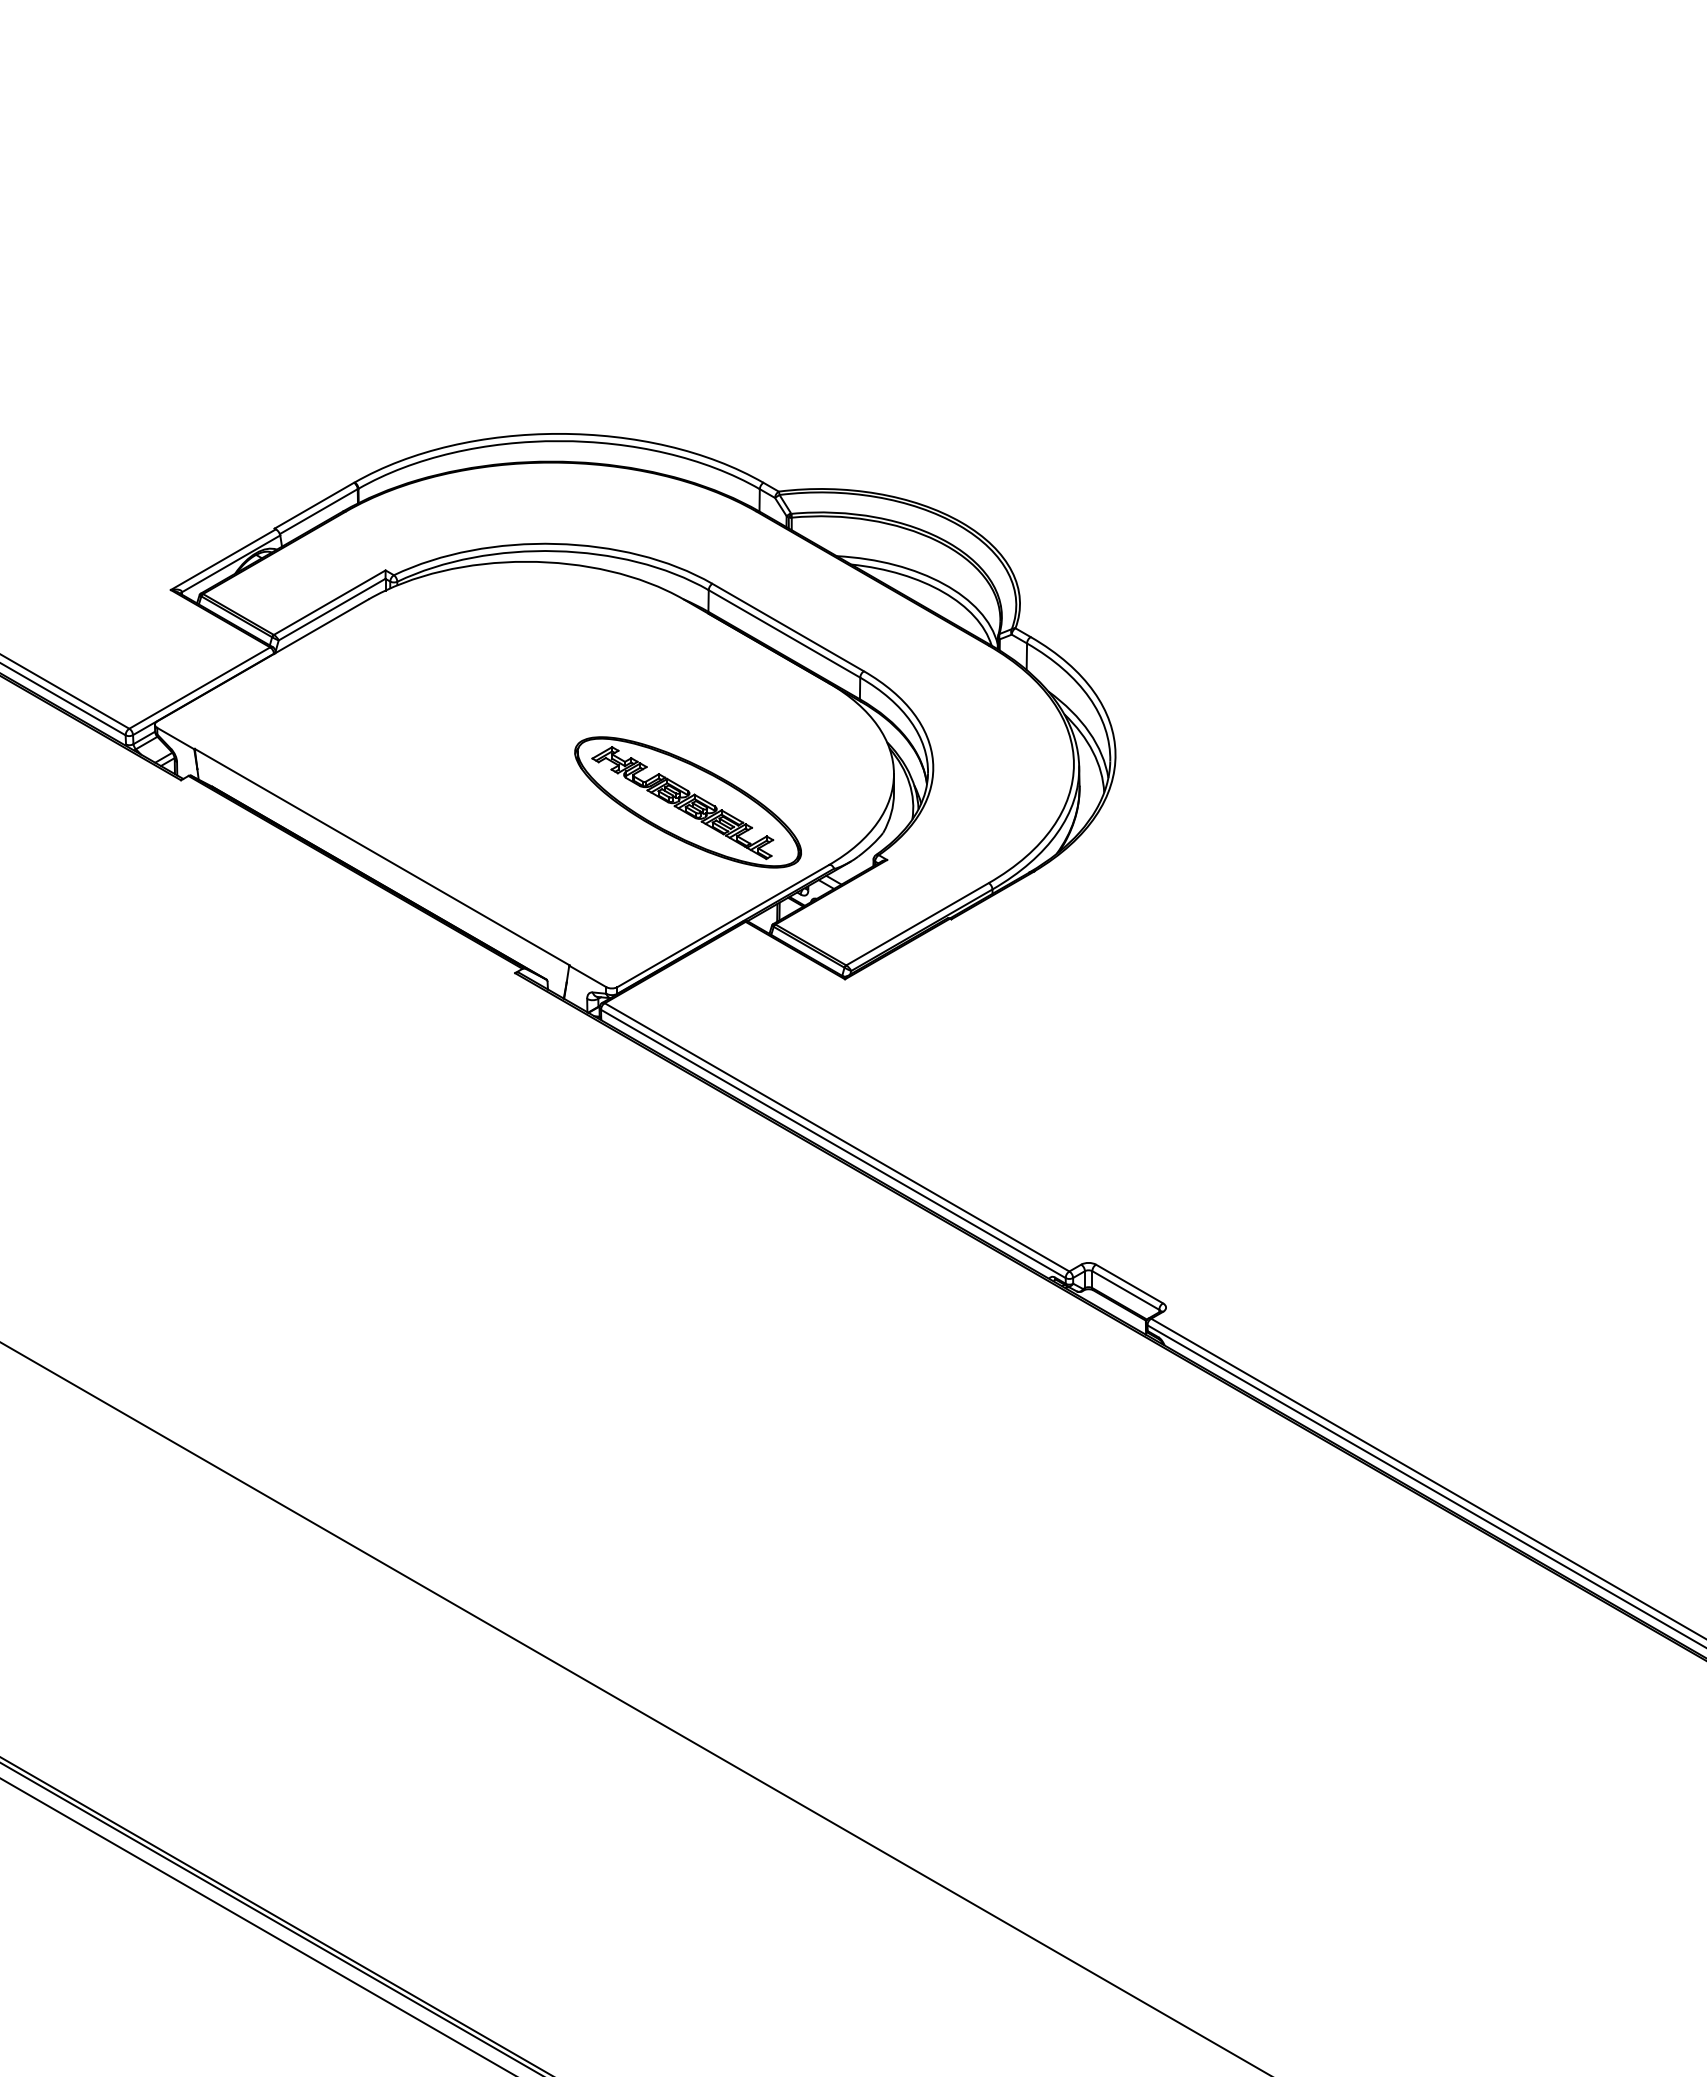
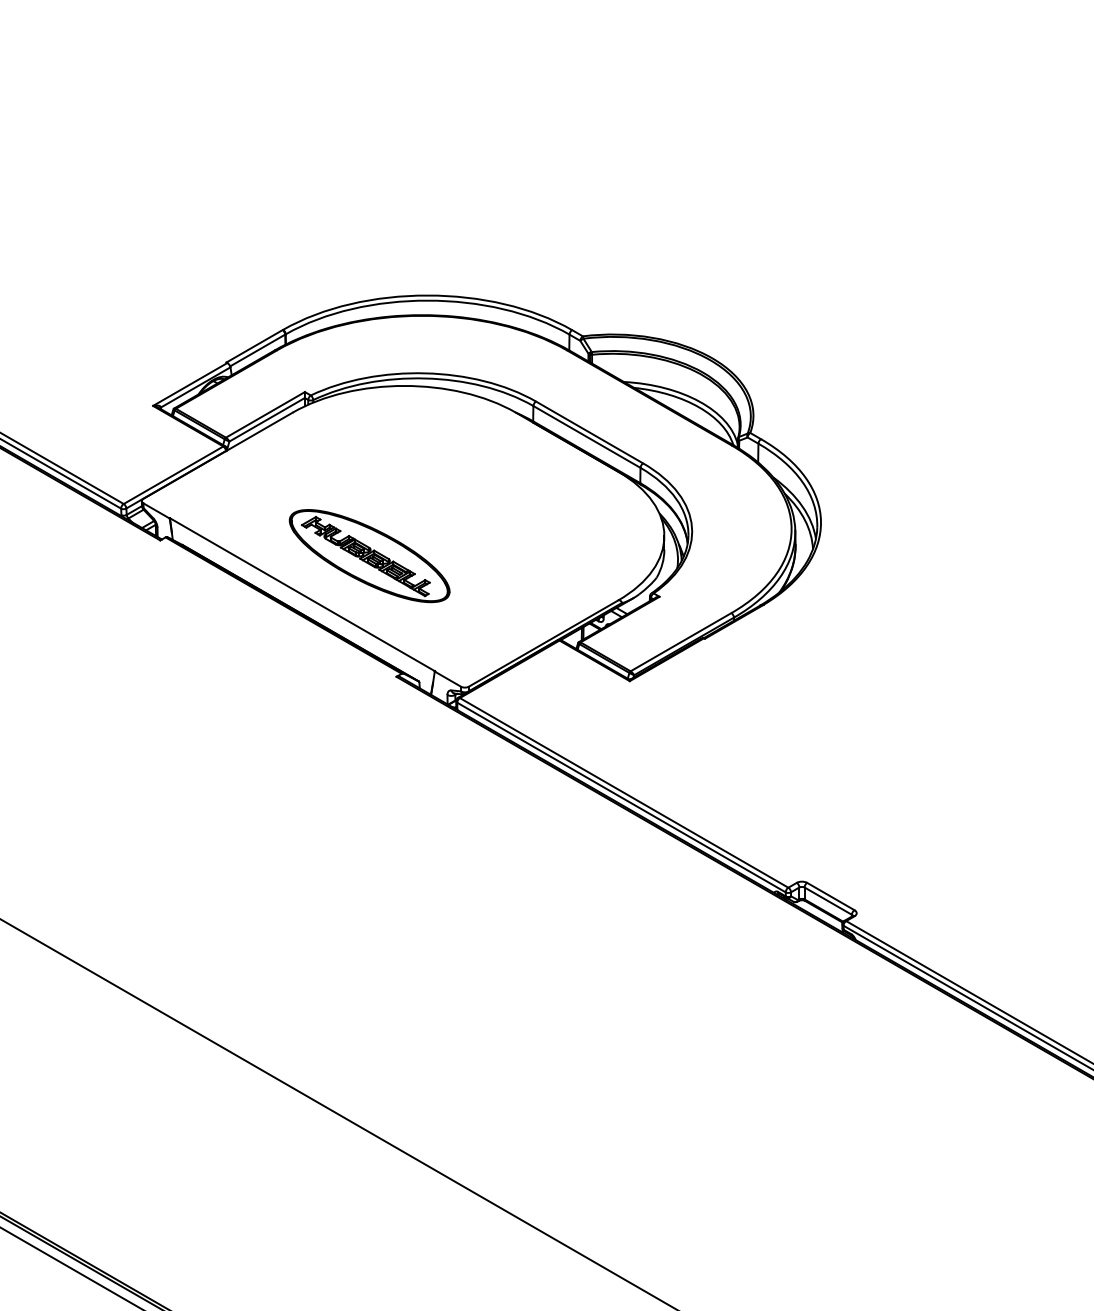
part: (687, 802) -> (369, 556), moved

